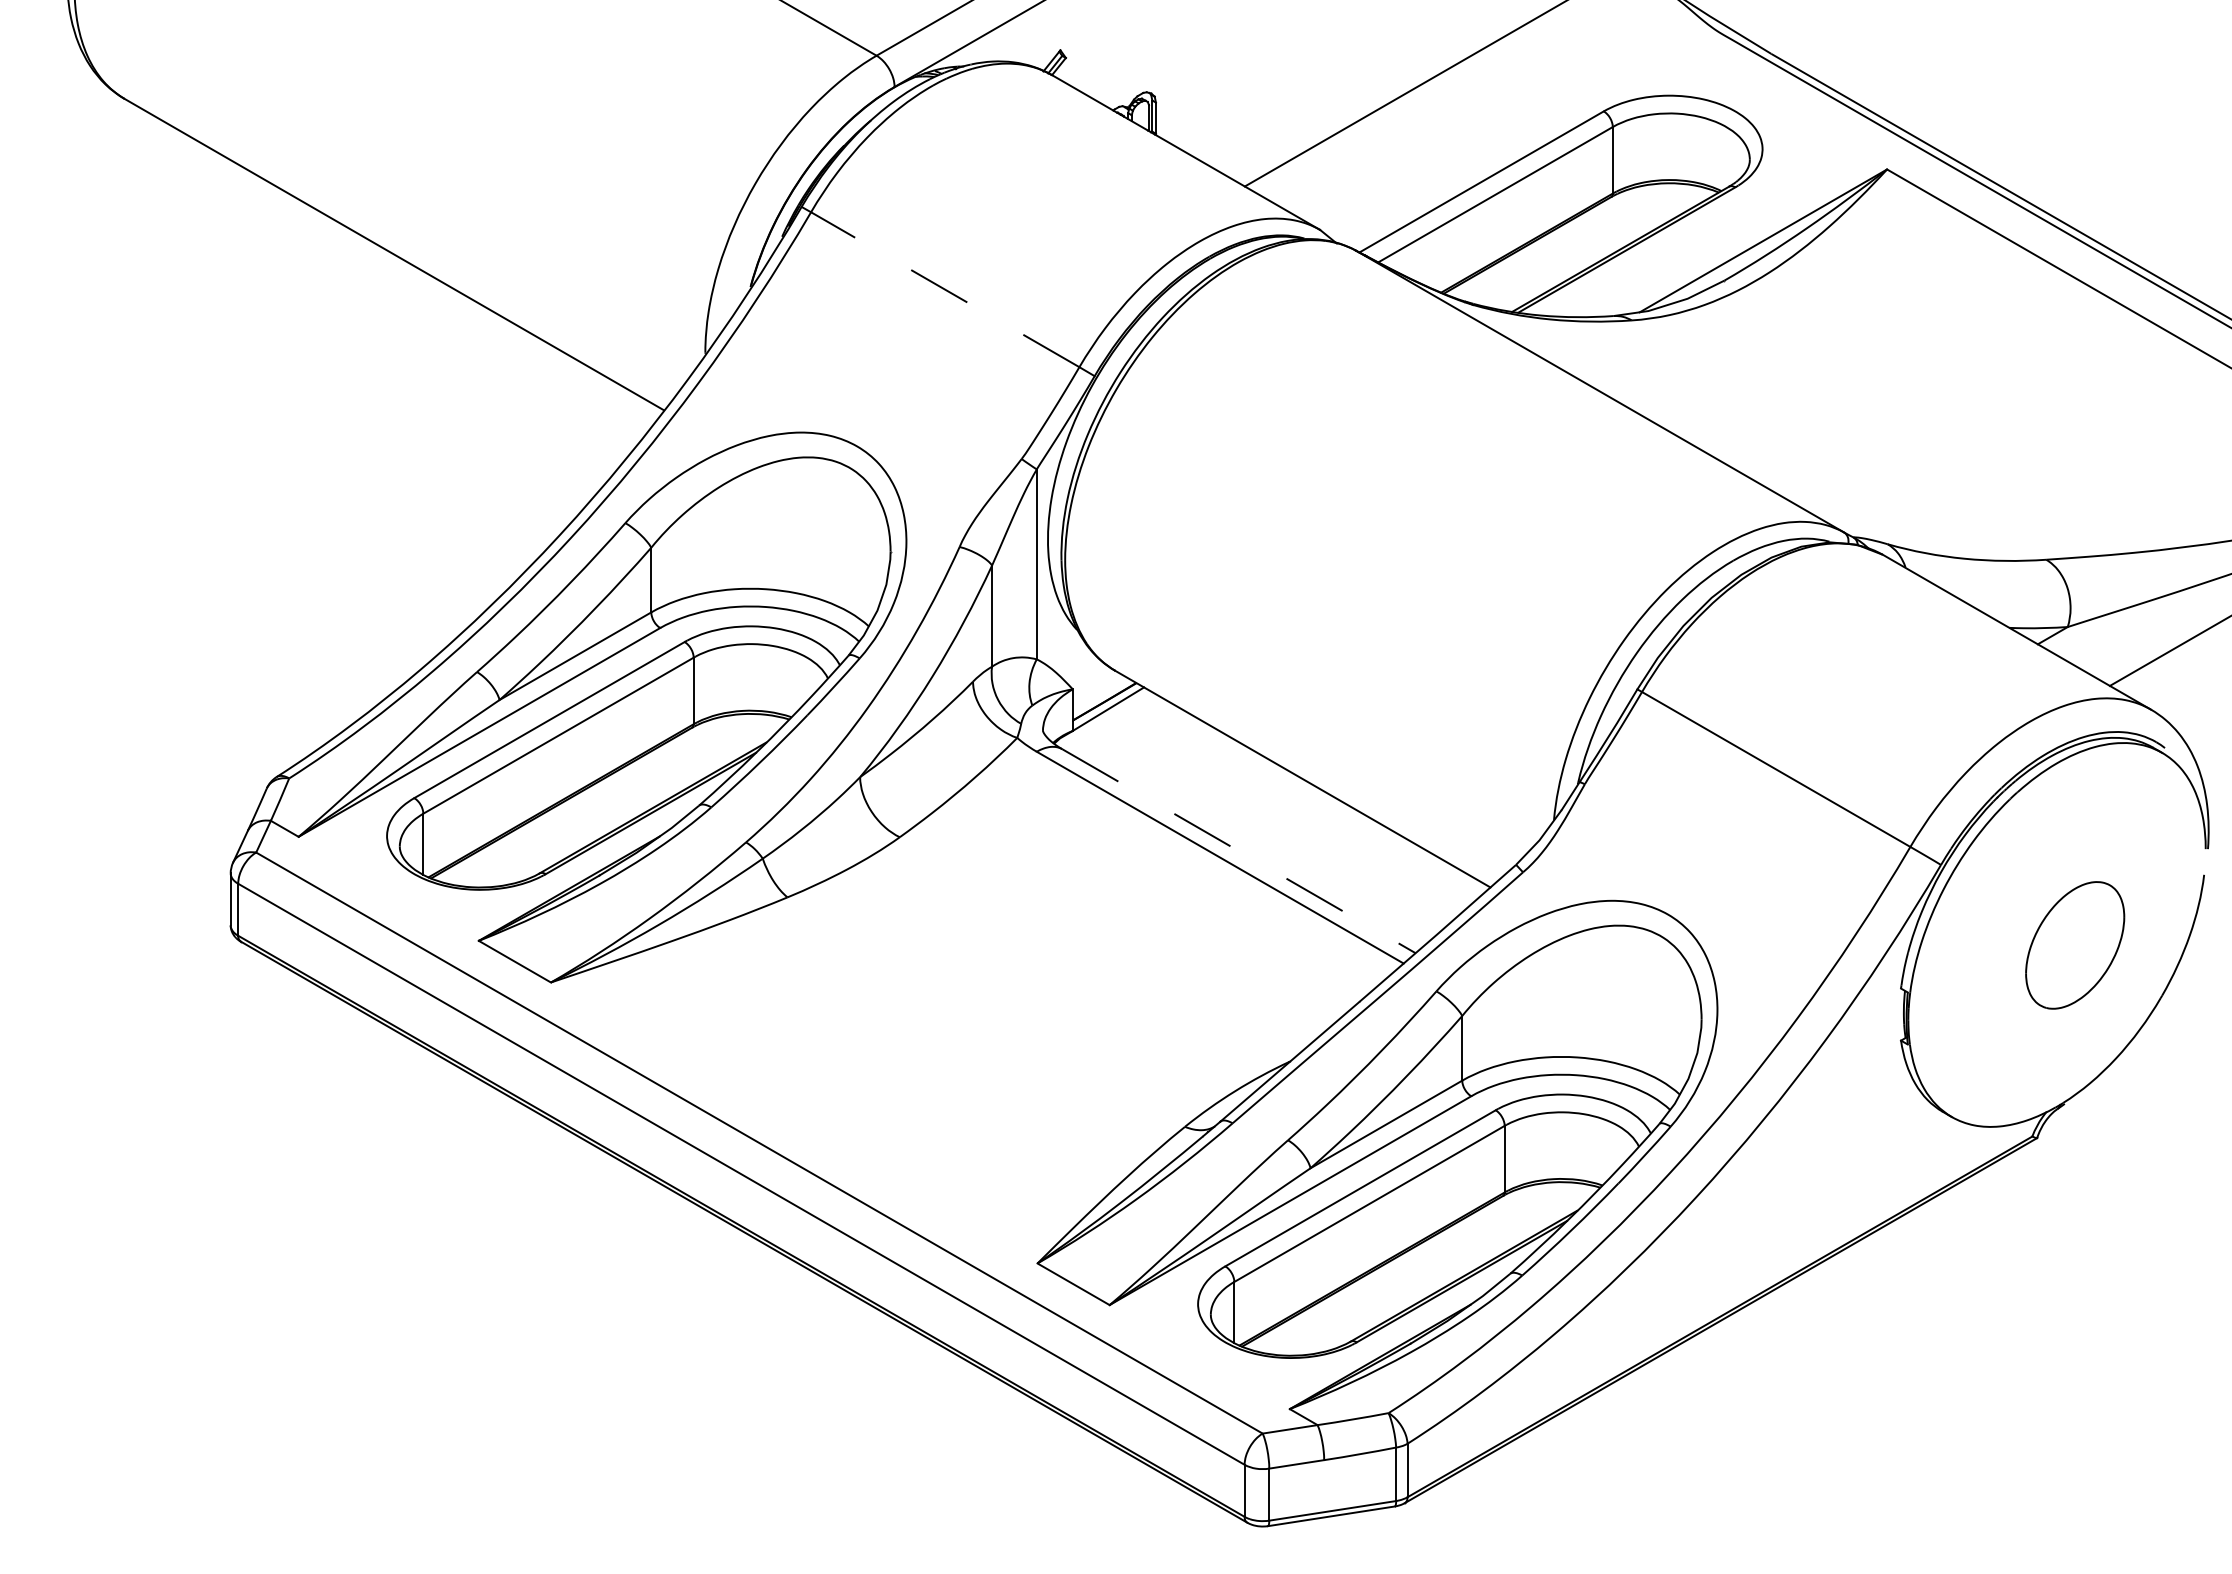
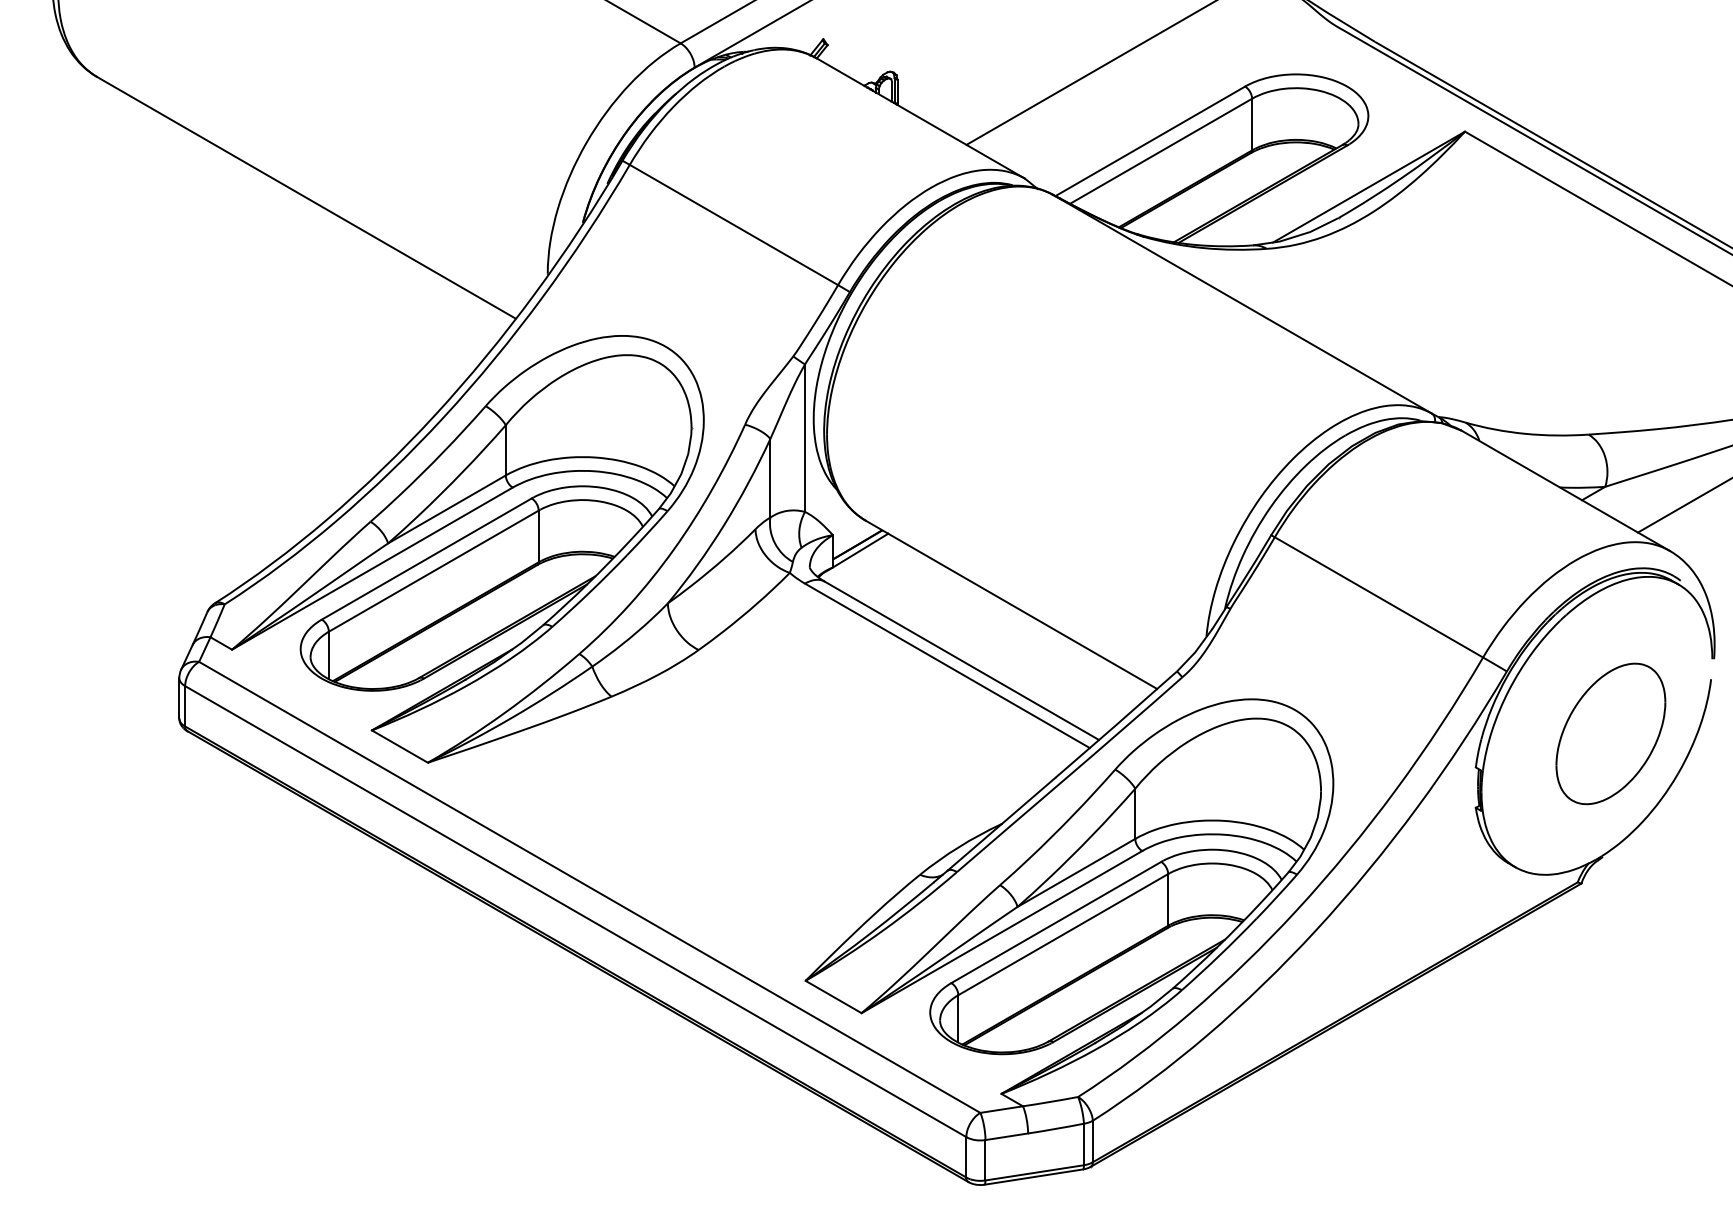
line: (945, 289) -> (734, 224), dashed -> solid
line: (1238, 851) -> (961, 661), dashed -> solid
part: (2075, 945) -> (1611, 734), size x1.43

